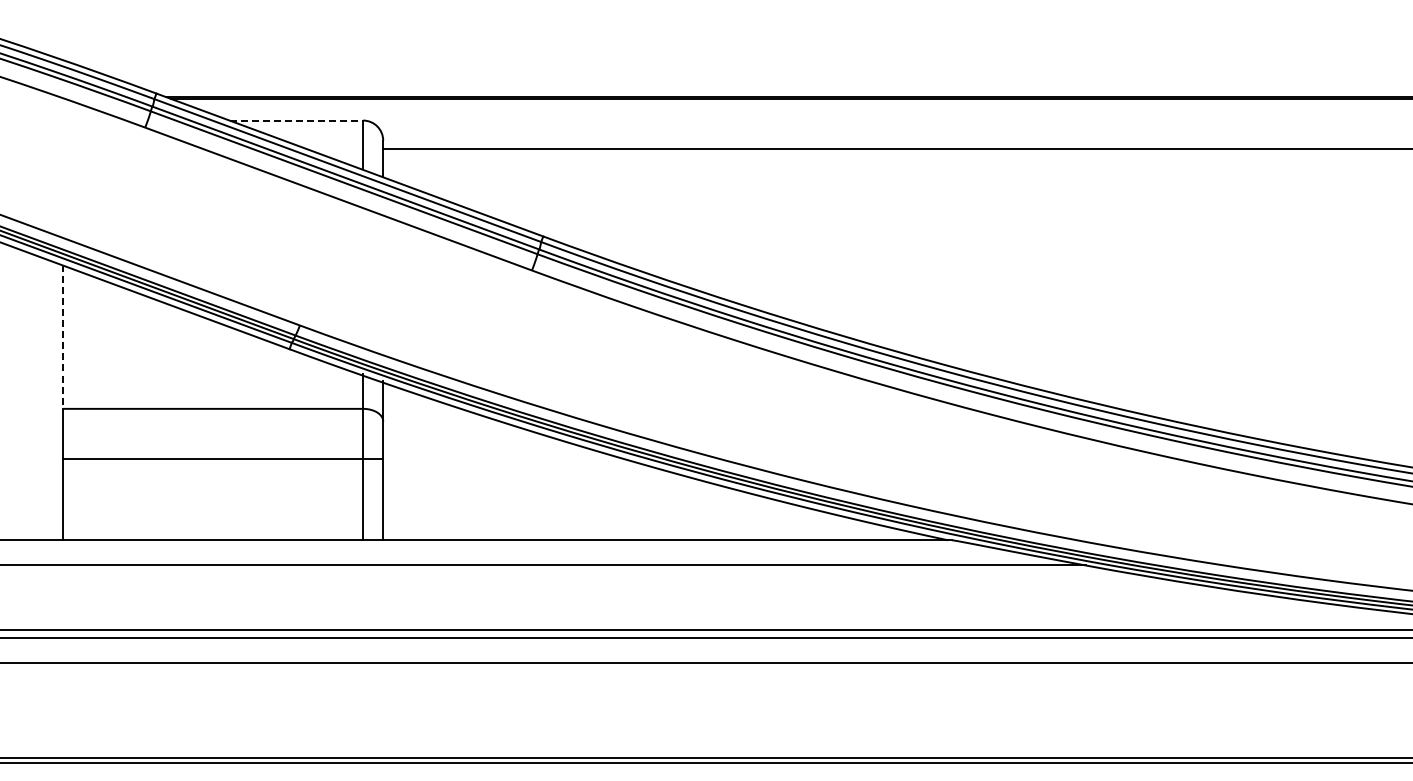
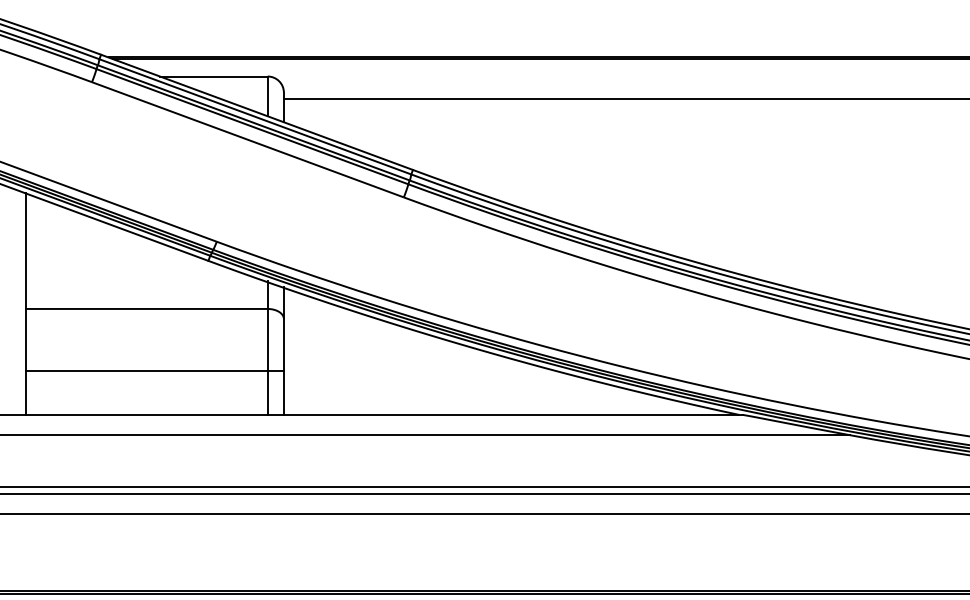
line: (296, 120) -> (214, 76), dashed -> solid
line: (62, 337) -> (25, 251), dashed -> solid
line: (222, 459) -> (154, 371), moved

